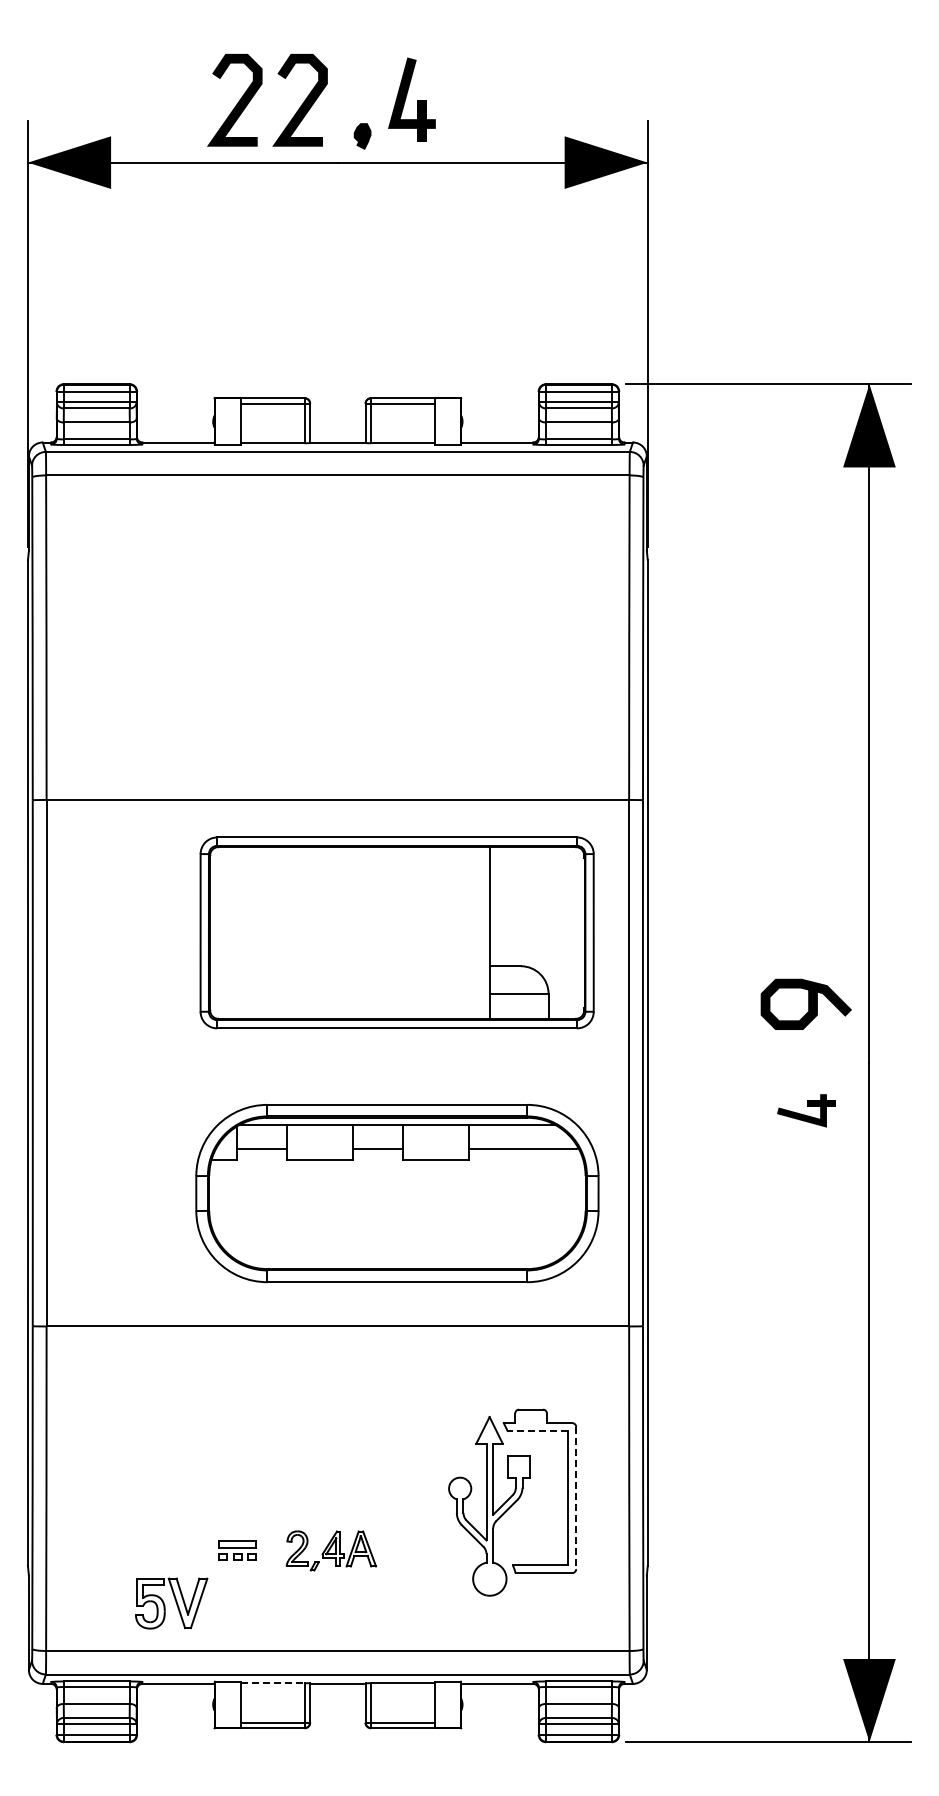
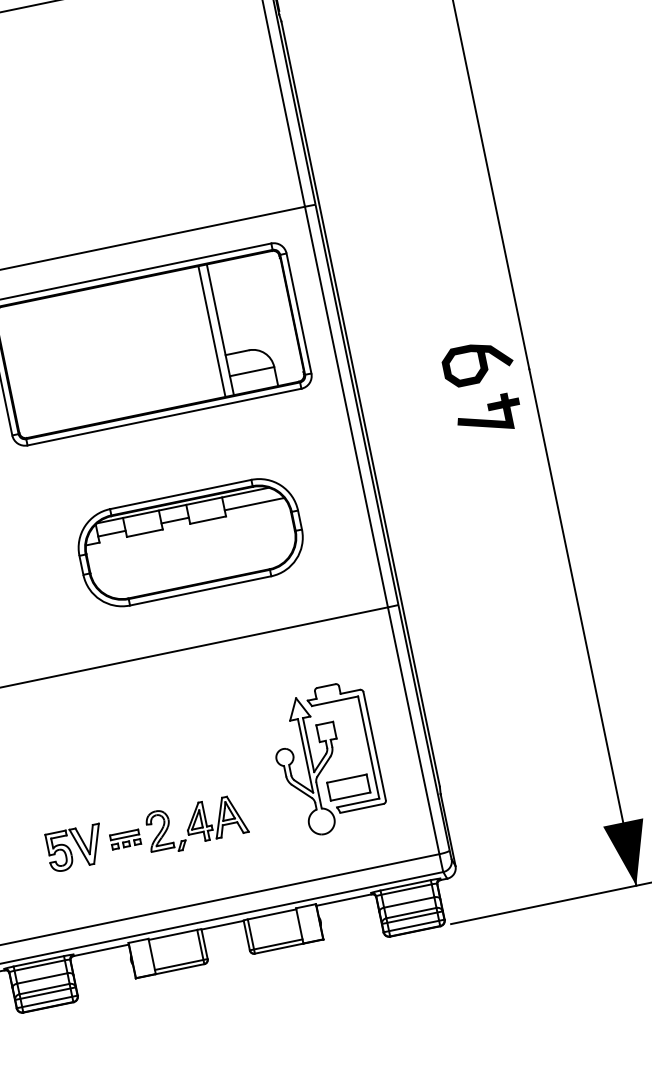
line: (479, 932) -> (212, 331), added
curve: (808, 1003) -> (479, 362), moved
part: (806, 1110) -> (488, 415), size x1.43
part: (397, 1193) -> (190, 542), size x0.71
line: (537, 1431) -> (334, 701), dashed -> solid
line: (576, 1498) -> (375, 746), dashed -> solid
part: (532, 1543) -> (348, 787), added
part: (331, 1550) -> (196, 824), size x1.43
part: (171, 1603) -> (75, 848), moved
line: (272, 1683) -> (172, 935), dashed -> solid

